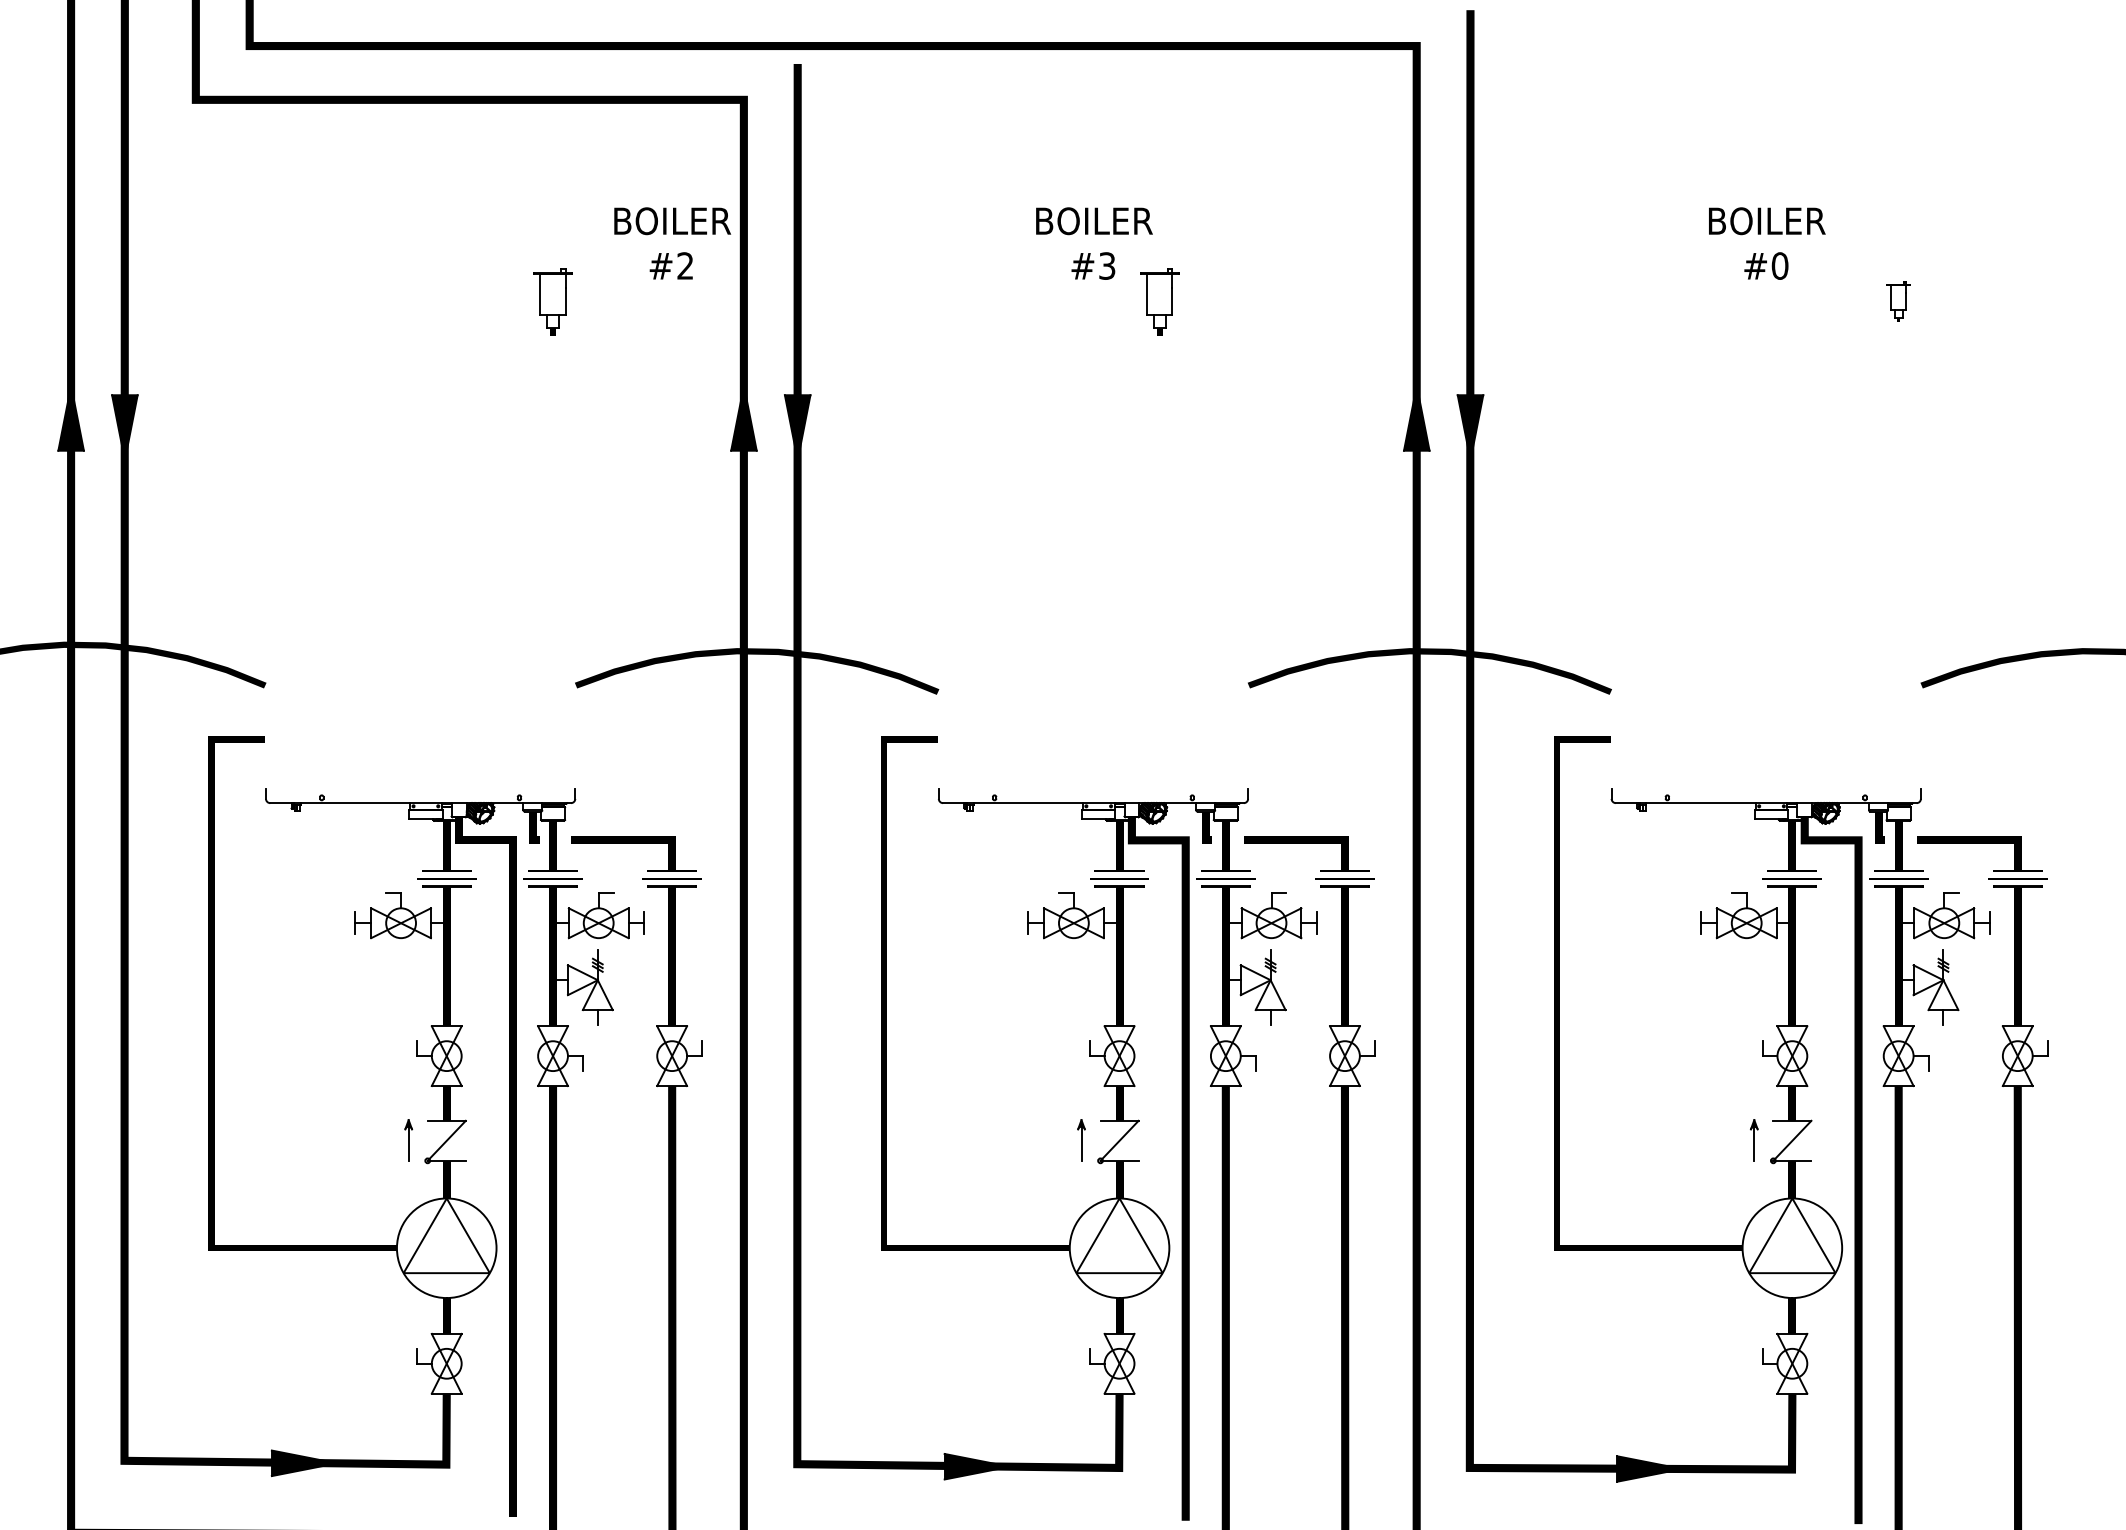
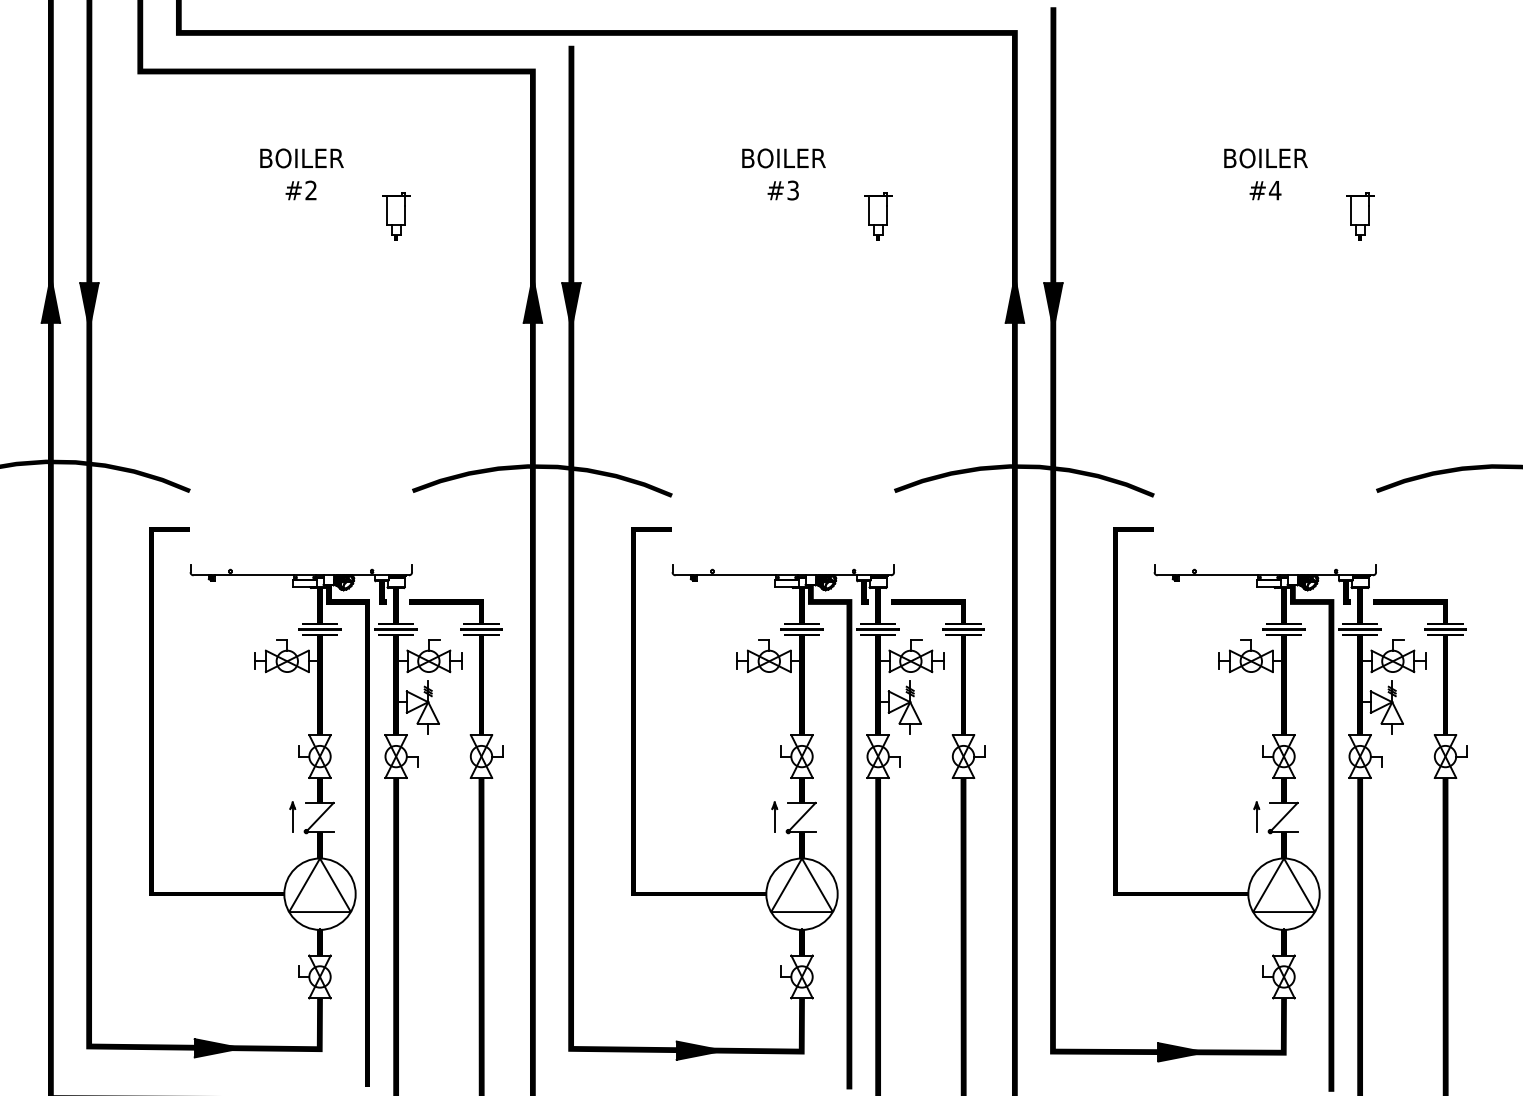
text: (672, 243) -> (301, 174), moved
text: (1779, 265) -> (1274, 190), #0 -> #4
part: (1159, 301) -> (877, 215), moved
part: (1898, 301) -> (1360, 215), size x1.67

